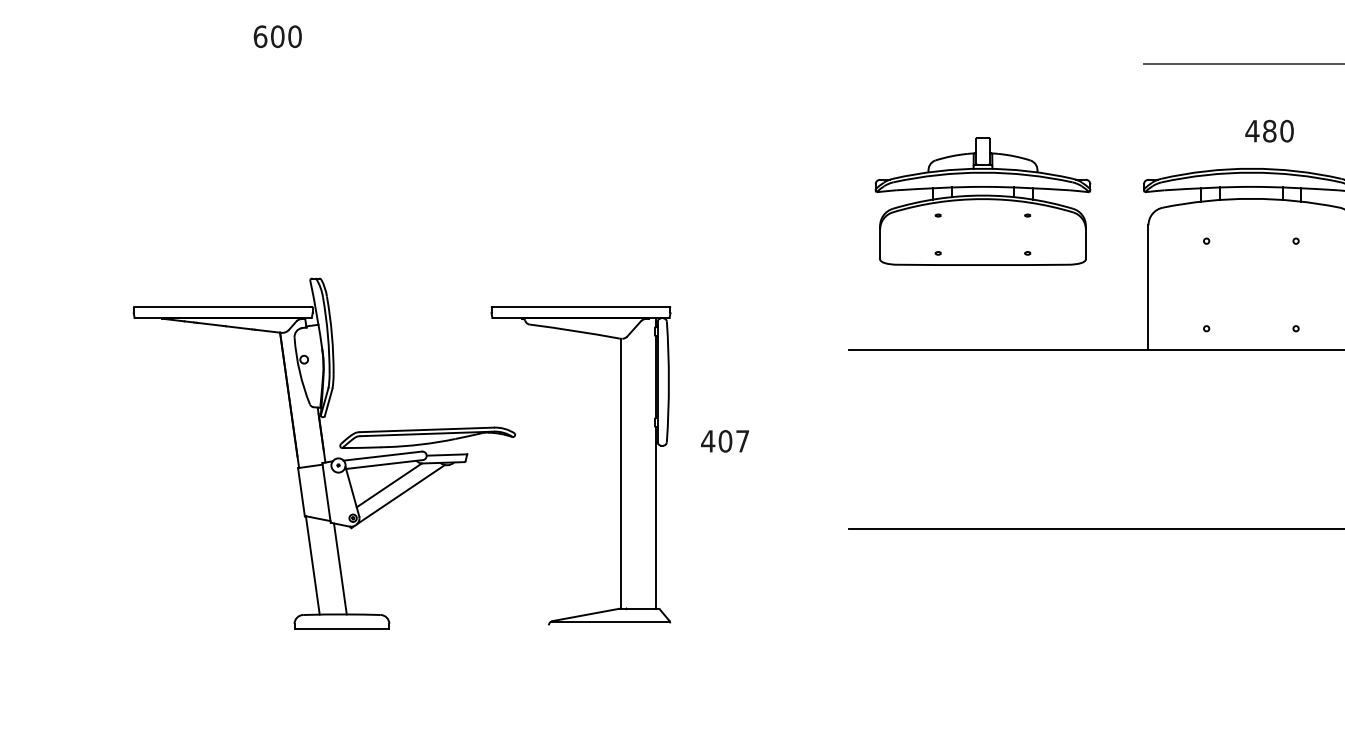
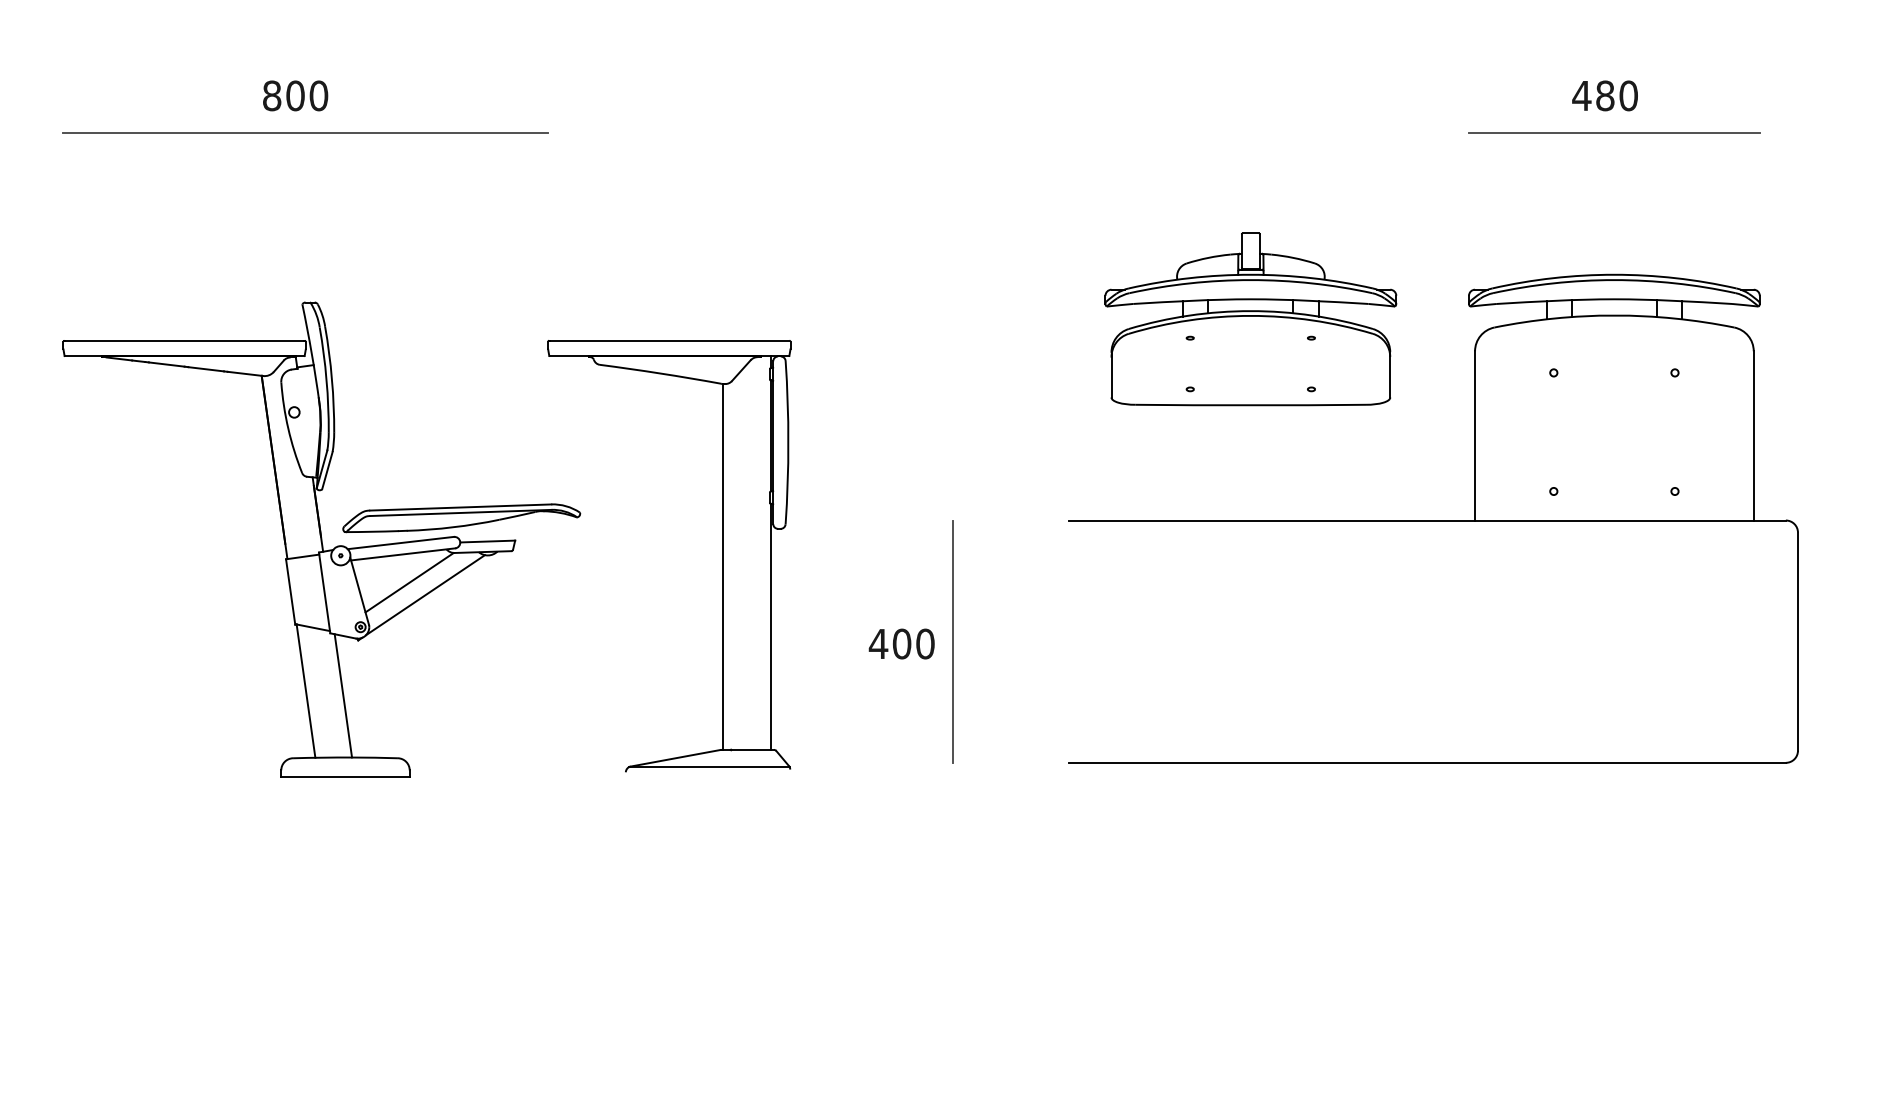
text: (260, 36) -> (272, 95), 600 -> 800
line: (285, 63) -> (305, 132), added
text: (1269, 130) -> (1604, 95), moved
line: (763, 439) -> (953, 641), added
text: (742, 440) -> (925, 643), 407 -> 400
part: (401, 453) -> (426, 539), moved

